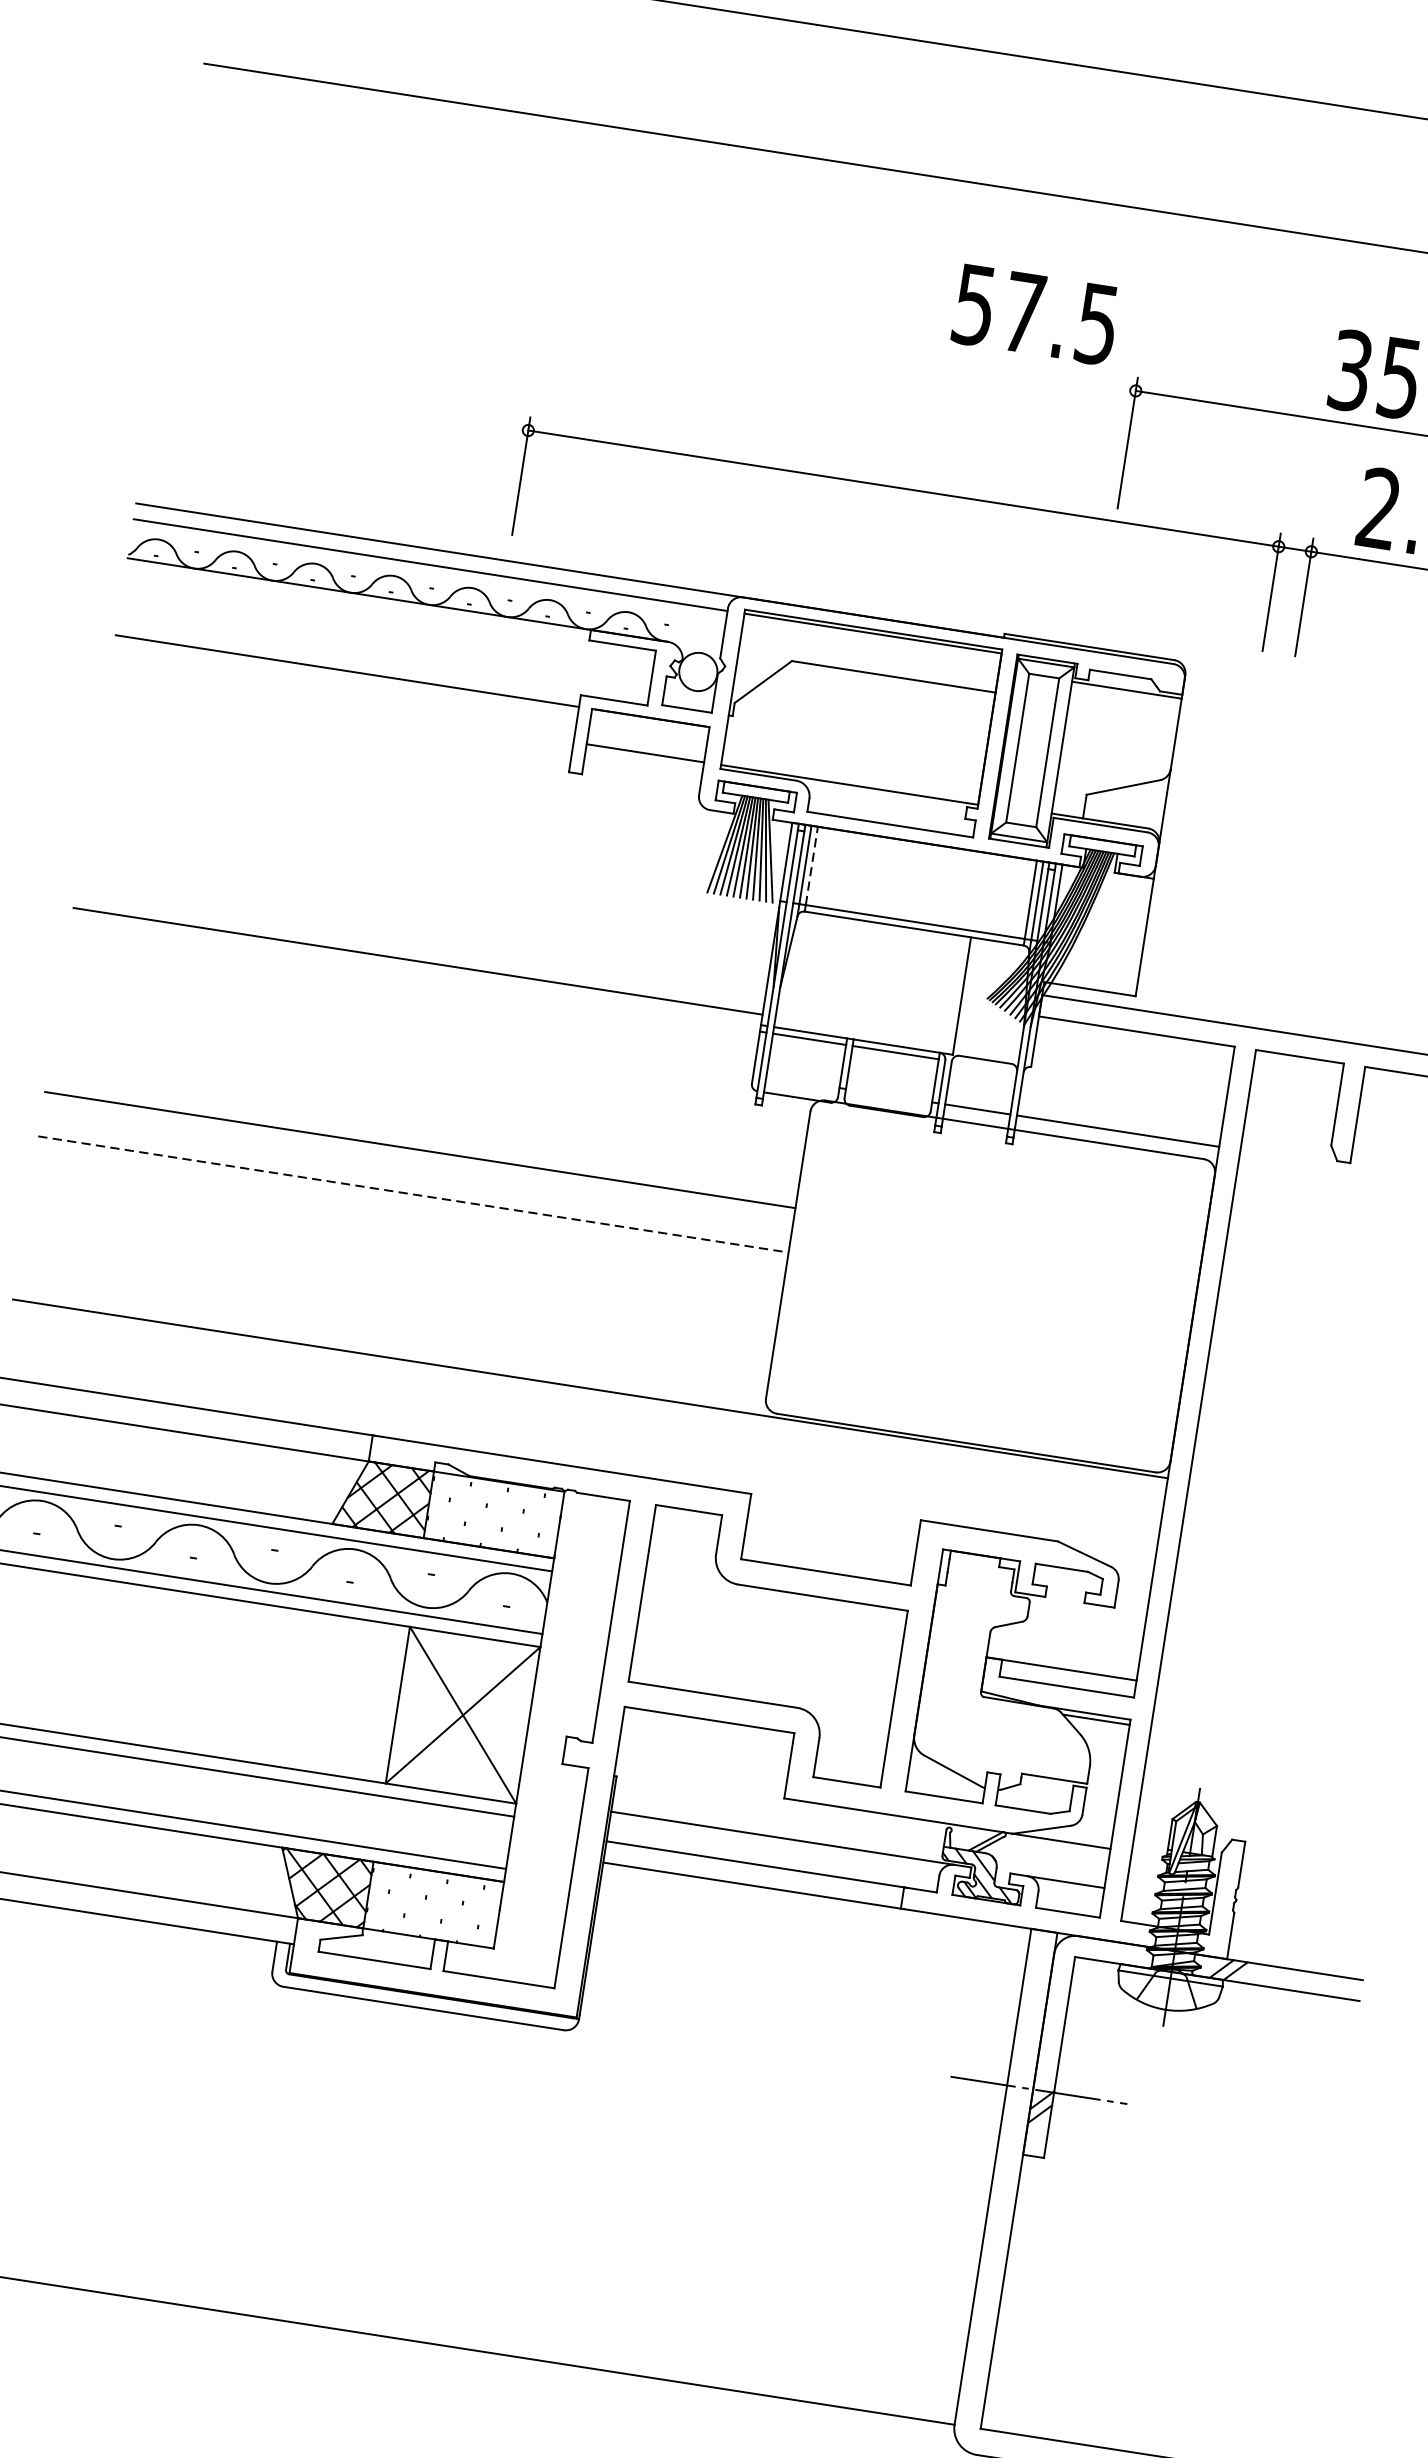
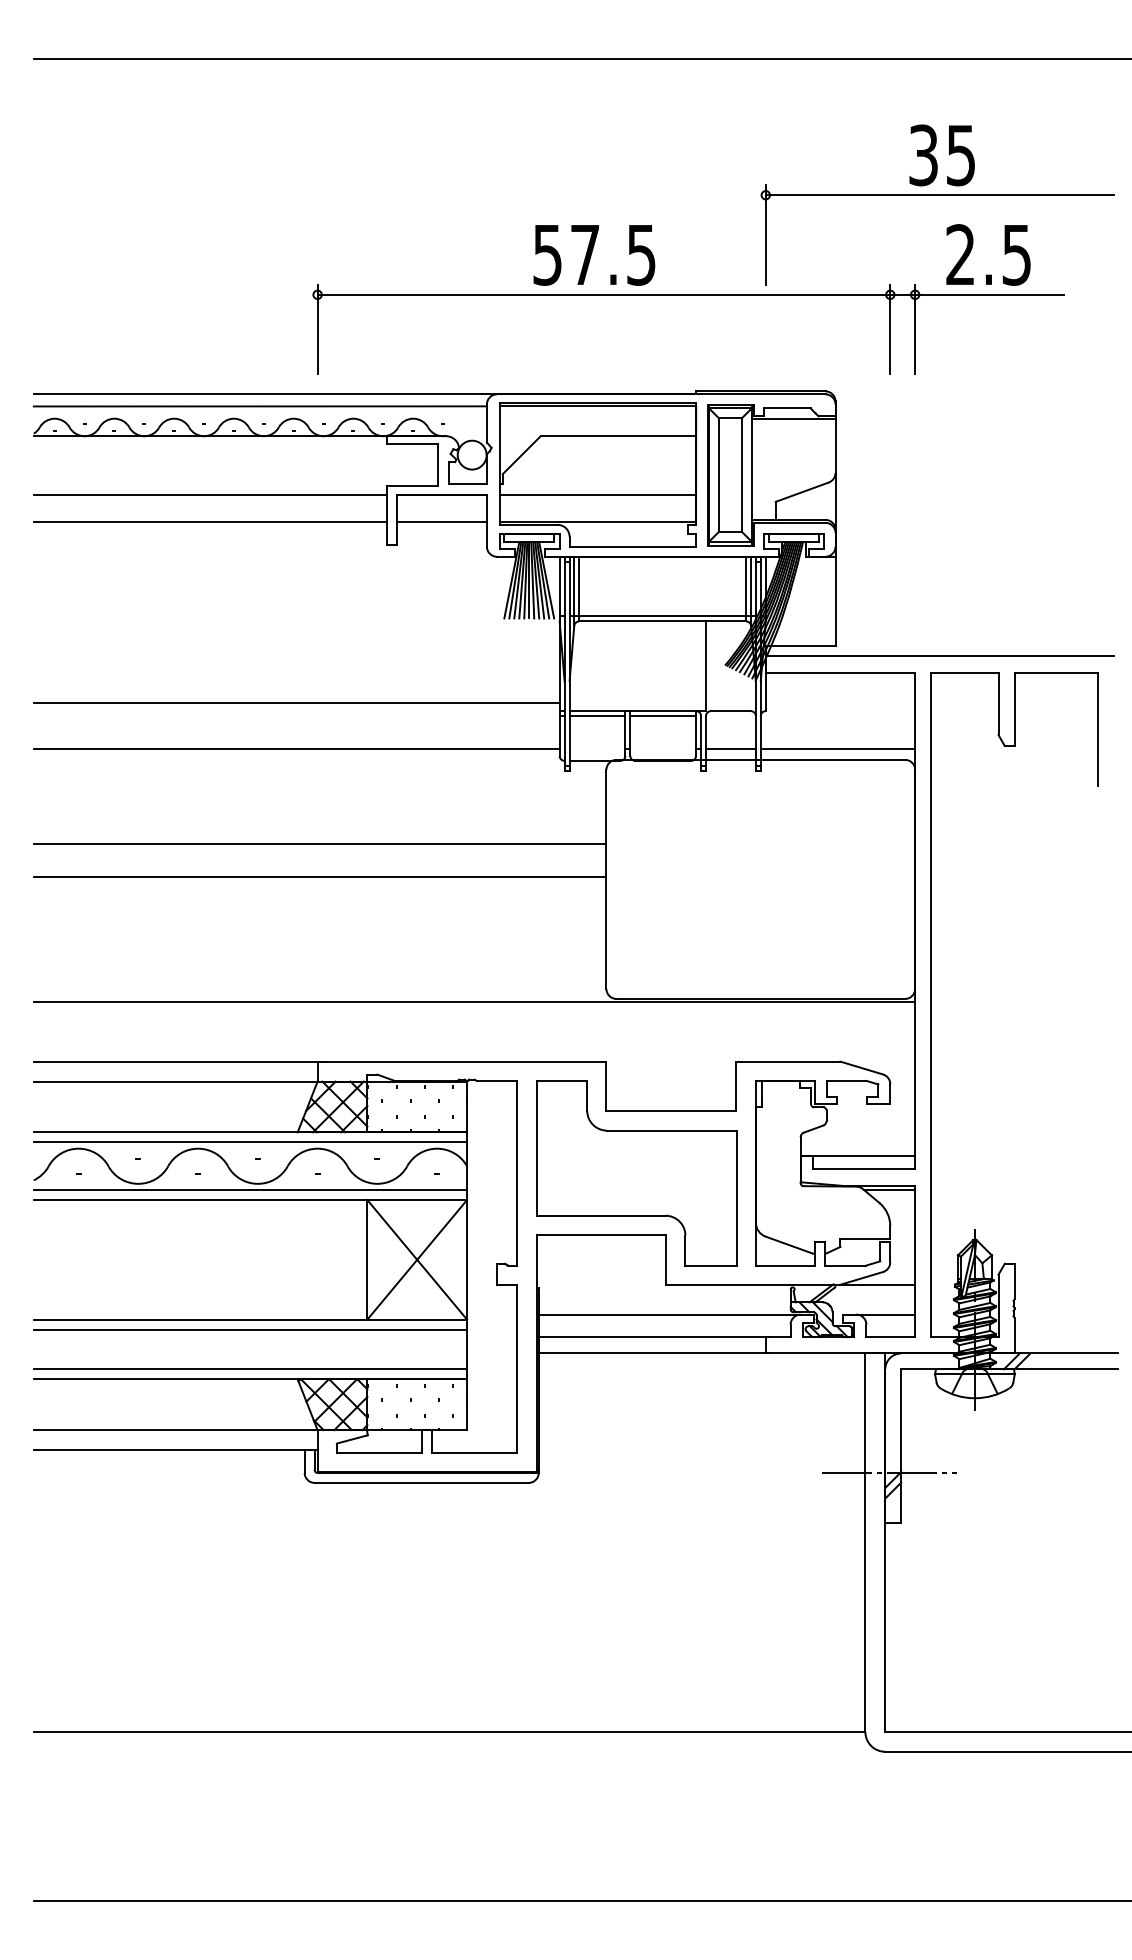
text: (1035, 315) -> (594, 255), moved
line: (341, 705) -> (210, 521), added
line: (854, 750) -> (597, 495), added
line: (812, 865) -> (579, 586), dashed -> solid
line: (408, 1020) -> (296, 748), added
line: (413, 1194) -> (320, 877), dashed -> solid

